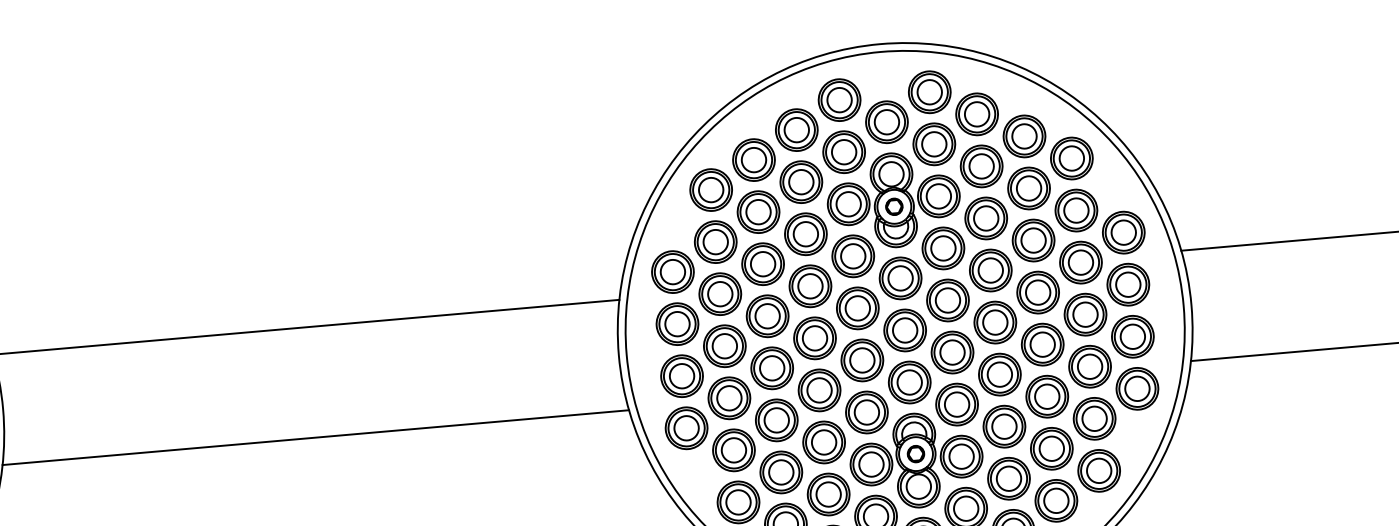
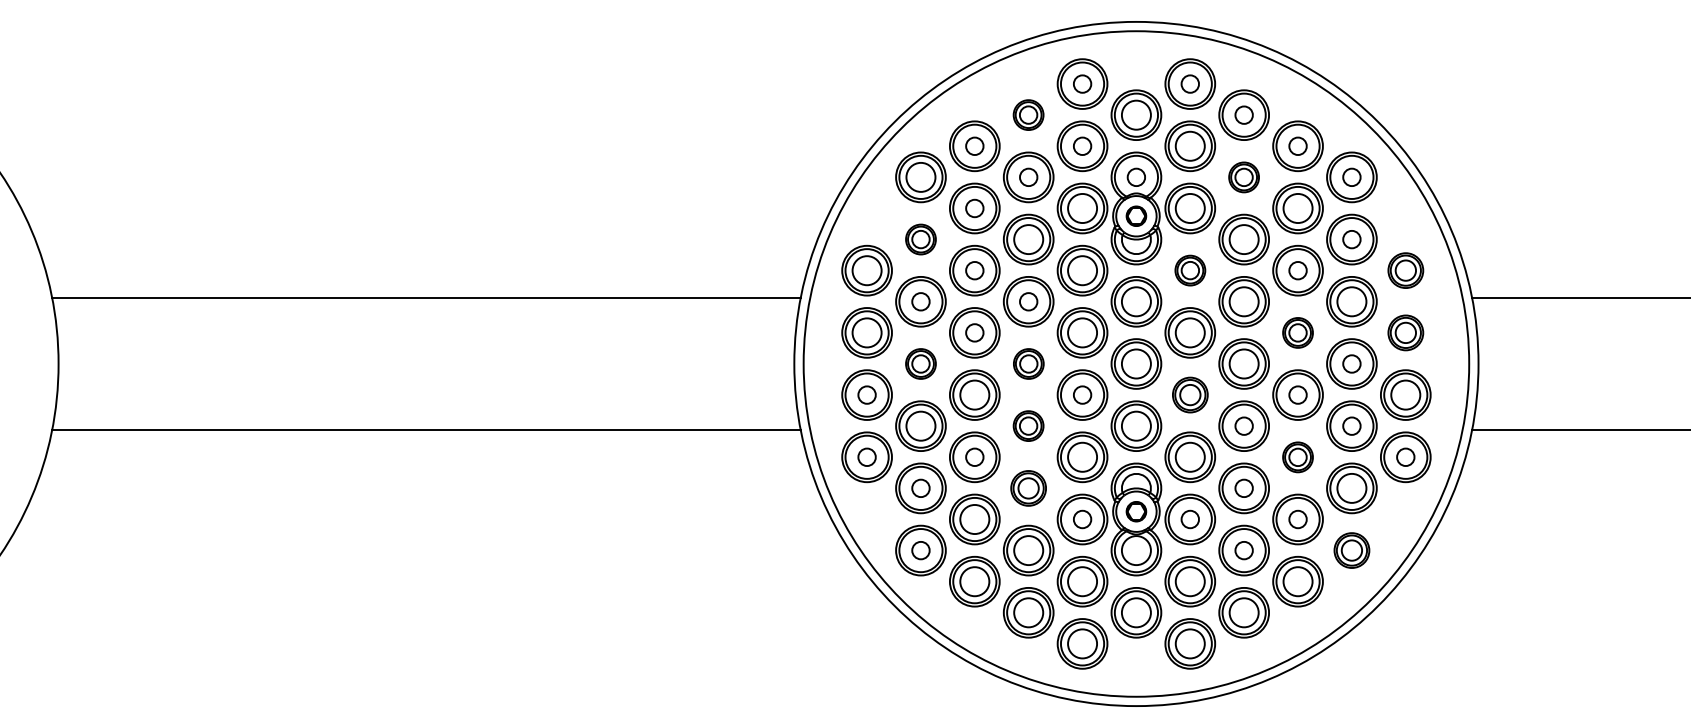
circle: (929, 91) -> (1189, 83), size x0.6
circle: (839, 99) -> (1082, 83), size x0.6
circle: (976, 113) -> (1243, 114), size x0.6
part: (796, 129) -> (1028, 114), size x0.6
circle: (1023, 135) -> (1297, 145), size x0.6
circle: (844, 151) -> (1082, 145), size x0.6
circle: (1071, 157) -> (1351, 176), size x0.6
circle: (753, 159) -> (974, 145), size x0.6
part: (981, 166) -> (1243, 177), size x0.6
circle: (890, 173) -> (1135, 176), size x0.6
circle: (801, 181) -> (1028, 176), size x0.6
circle: (1076, 210) -> (1351, 239), size x0.6
circle: (758, 212) -> (974, 208), size x0.6
part: (1123, 232) -> (1405, 270), size x0.7
circle: (1033, 240) -> (1297, 270), size x0.6
part: (715, 242) -> (920, 239), size x0.6
part: (943, 248) -> (1190, 270), size x0.6
circle: (762, 264) -> (974, 270), size x0.6
part: (1128, 284) -> (1405, 332), size x0.7
circle: (810, 286) -> (1028, 301), size x0.6
part: (1037, 292) -> (1297, 332), size x0.6
circle: (719, 293) -> (920, 301), size x0.6
circle: (1085, 314) -> (1351, 363), size x0.6
circle: (767, 315) -> (974, 332), size x0.6
part: (814, 337) -> (1028, 363), size x0.6
circle: (1042, 344) -> (1297, 394), size x0.6
part: (724, 345) -> (920, 363), size x0.6
part: (952, 352) -> (1190, 394), size x0.7
circle: (862, 359) -> (1082, 394), size x0.6
circle: (1089, 366) -> (1351, 425), size x0.6
circle: (999, 374) -> (1243, 425), size x0.6
circle: (681, 375) -> (866, 394), size x0.6
circle: (1137, 388) -> (1405, 456), size x0.6
part: (819, 389) -> (1028, 425), size x0.6
part: (1046, 396) -> (1297, 457), size x0.6
circle: (776, 419) -> (974, 456), size x0.6
circle: (1003, 425) -> (1243, 487), size x0.6
circle: (686, 427) -> (866, 456), size x0.6
part: (823, 442) -> (1028, 488), size x0.7
circle: (1051, 448) -> (1297, 519), size x0.6
circle: (733, 449) -> (920, 487), size x0.6
circle: (960, 456) -> (1189, 519), size x0.6
circle: (871, 464) -> (1082, 519), size x0.6
part: (1098, 470) -> (1351, 550), size x0.7
circle: (1008, 478) -> (1243, 550), size x0.6
circle: (738, 502) -> (920, 550), size x0.6

